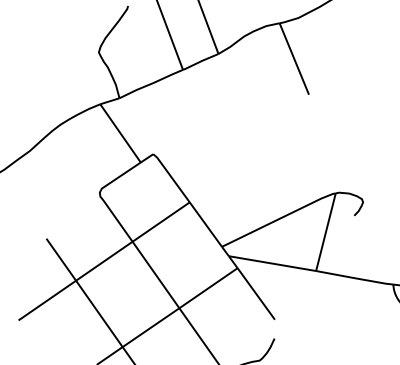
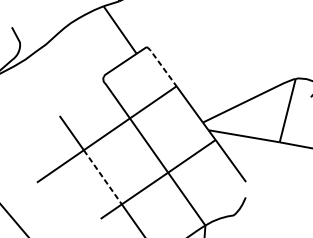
line: (171, 177) -> (161, 66), solid -> dashed
line: (99, 313) -> (102, 176), solid -> dashed

